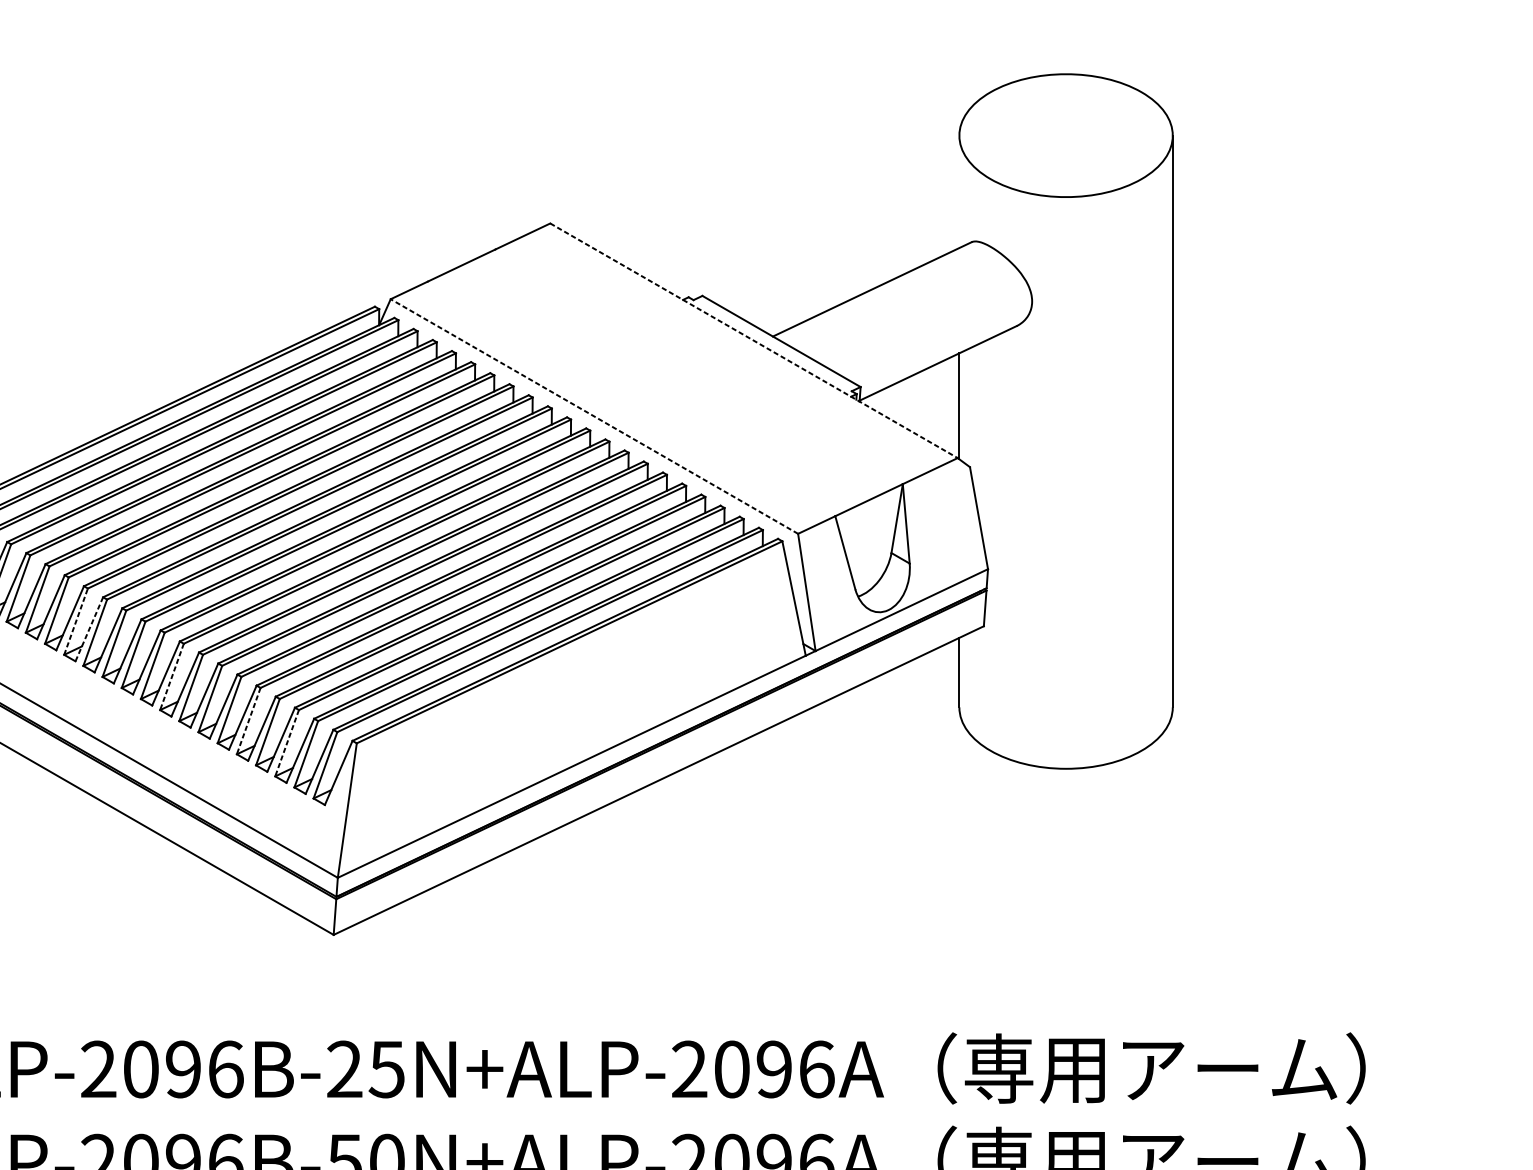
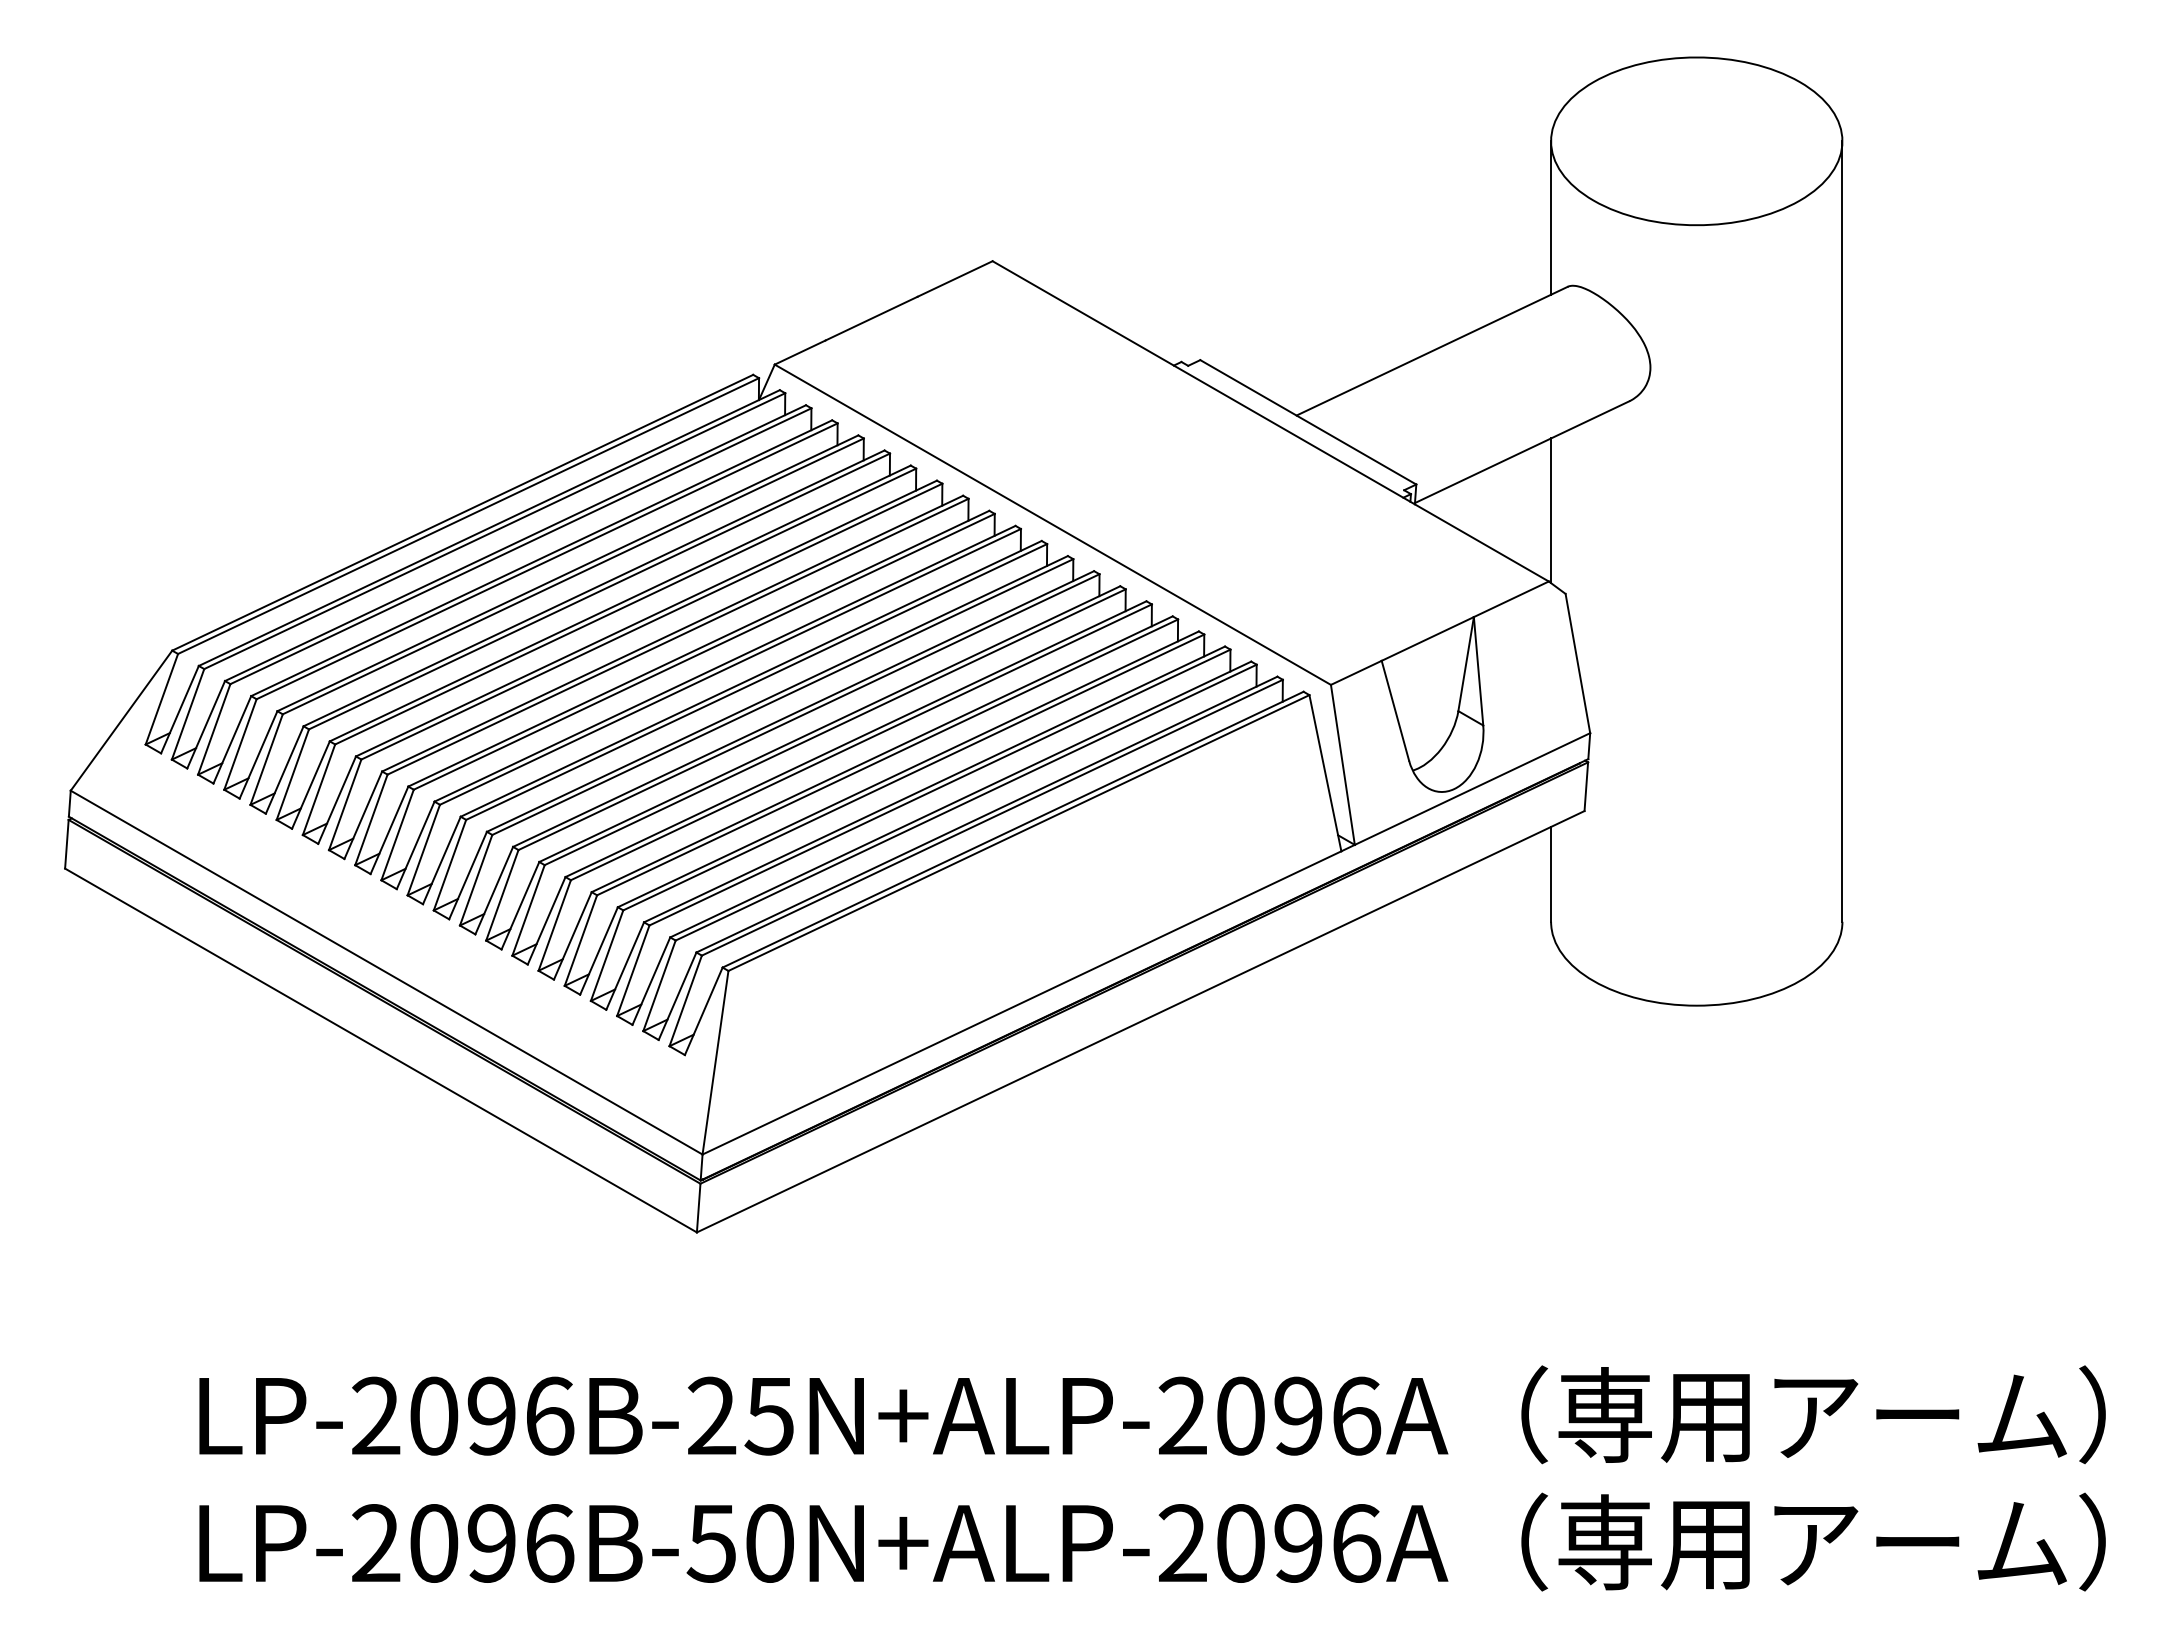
line: (959, 191) -> (1551, 217), added
line: (753, 340) -> (1270, 421), dashed -> solid
line: (594, 416) -> (1052, 524), dashed -> solid
line: (76, 621) -> (345, 804), dashed -> solid
line: (89, 629) -> (363, 815), dashed -> solid
line: (172, 677) -> (476, 880), dashed -> solid
line: (248, 721) -> (580, 941), dashed -> solid
line: (287, 743) -> (633, 971), dashed -> solid

